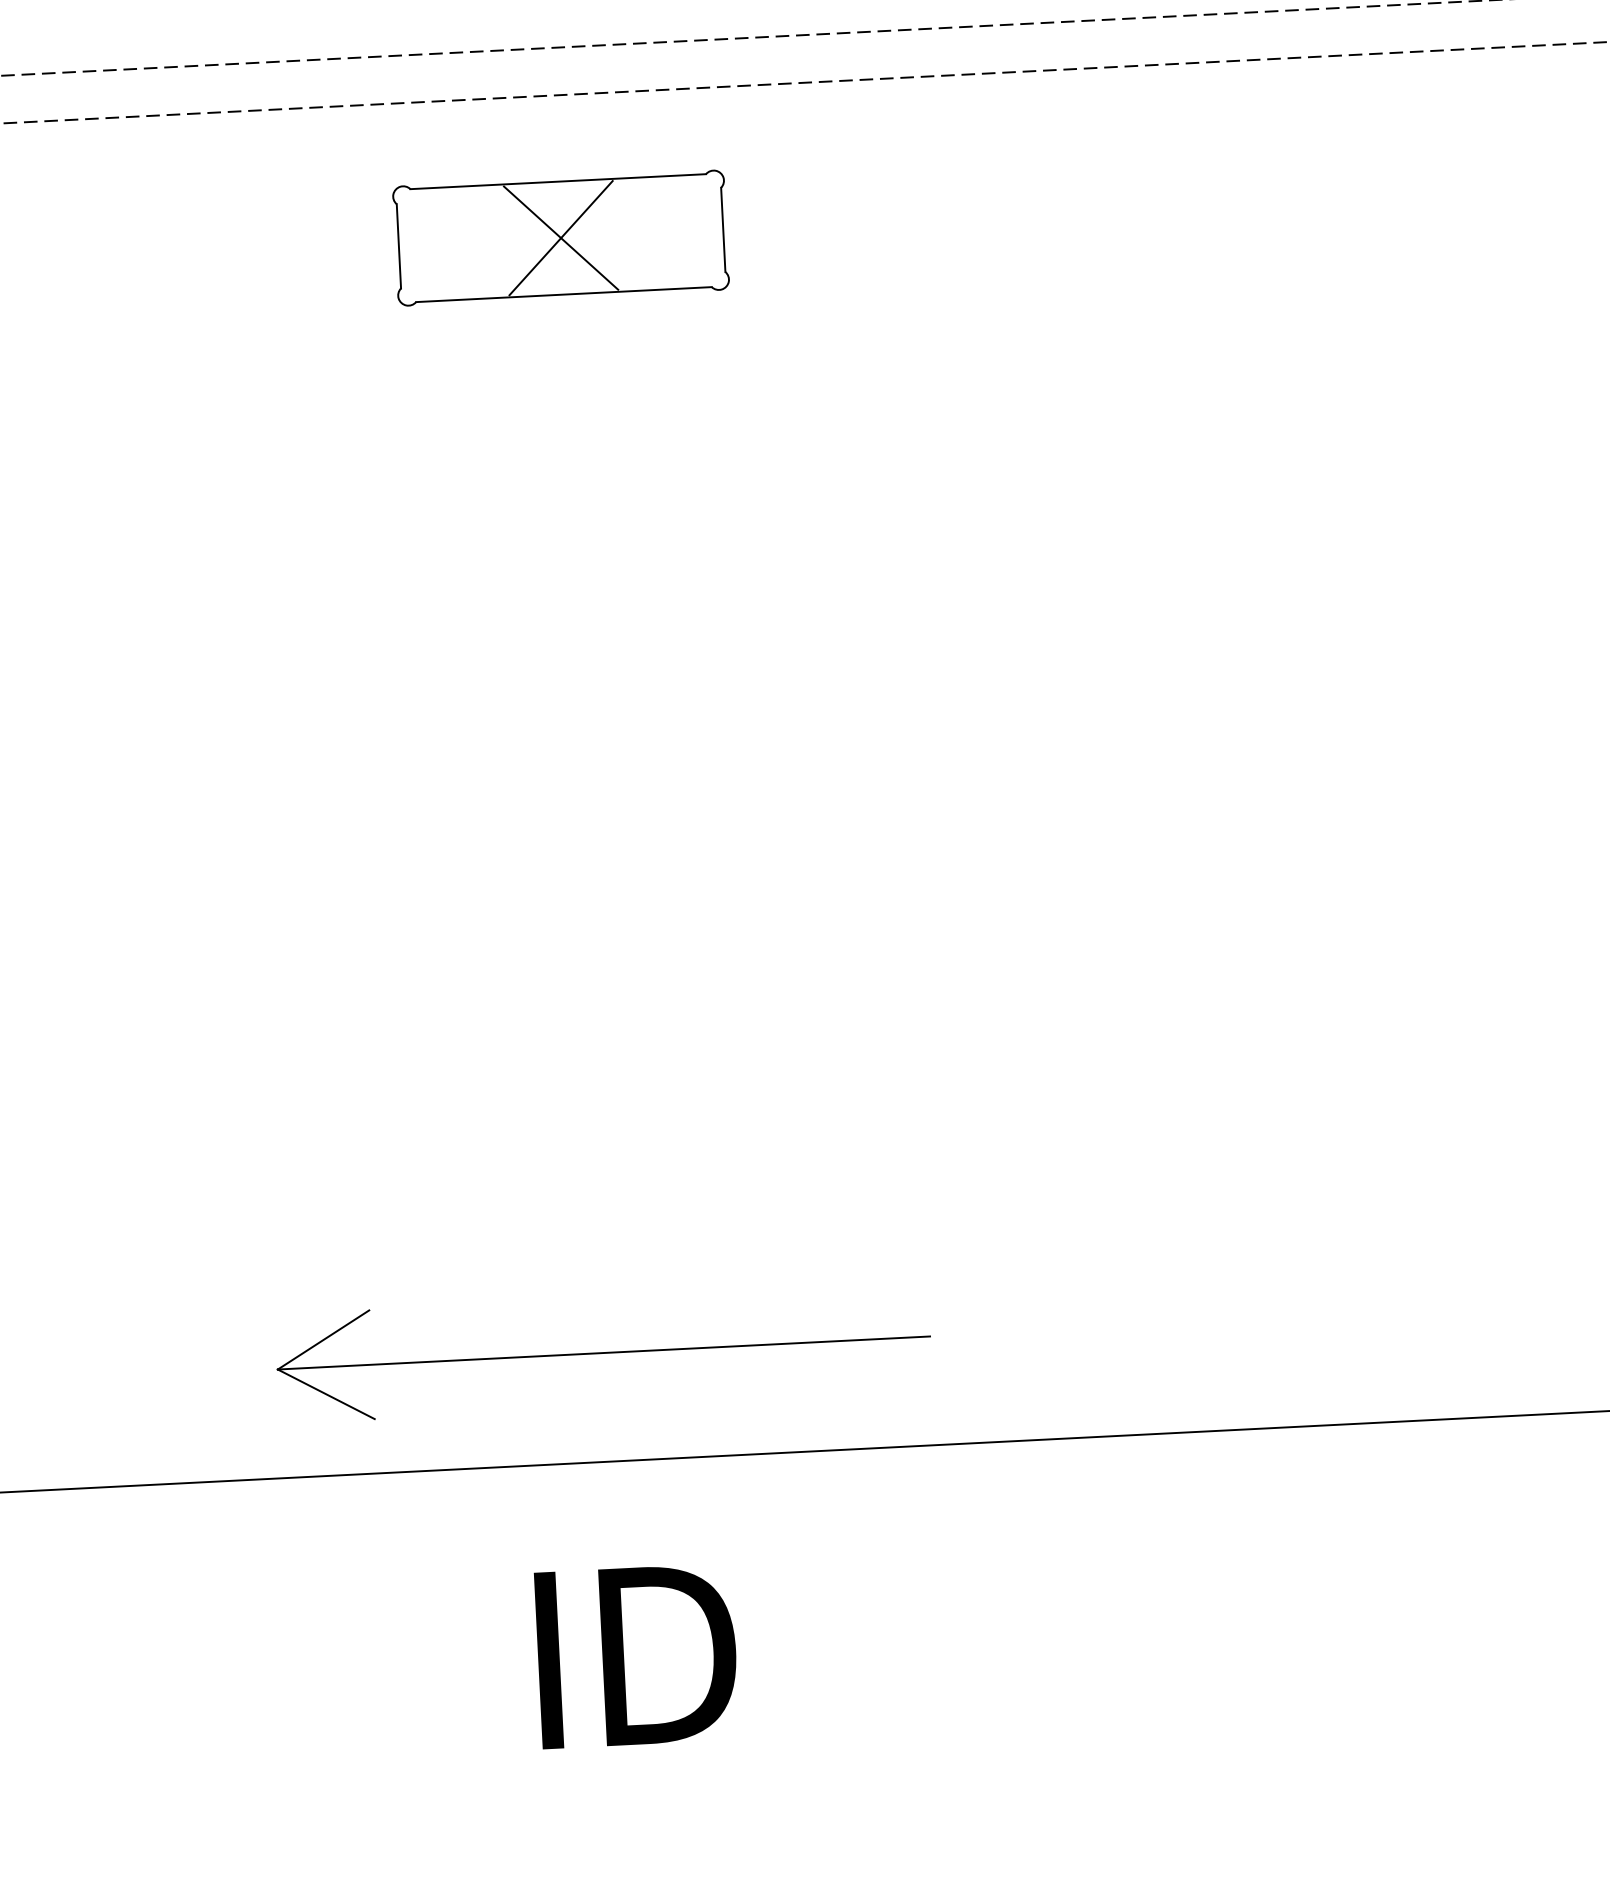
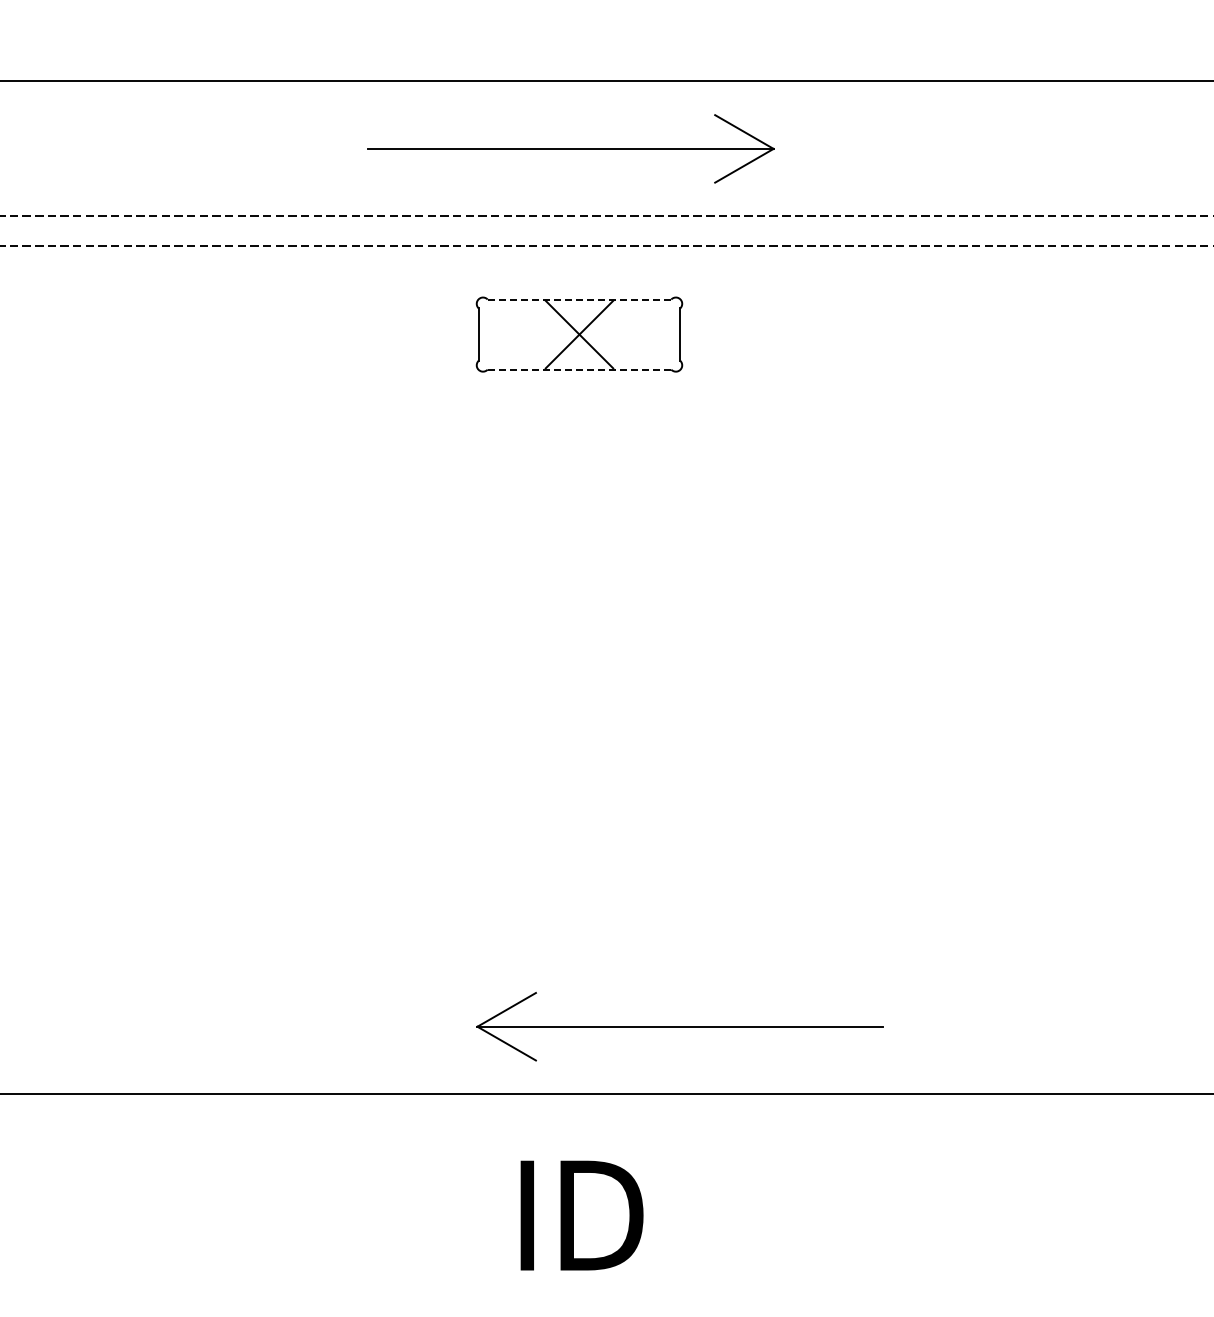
line: (558, 181) -> (579, 299), solid -> dashed
line: (563, 294) -> (579, 369), solid -> dashed
part: (603, 1352) -> (679, 1026), moved

